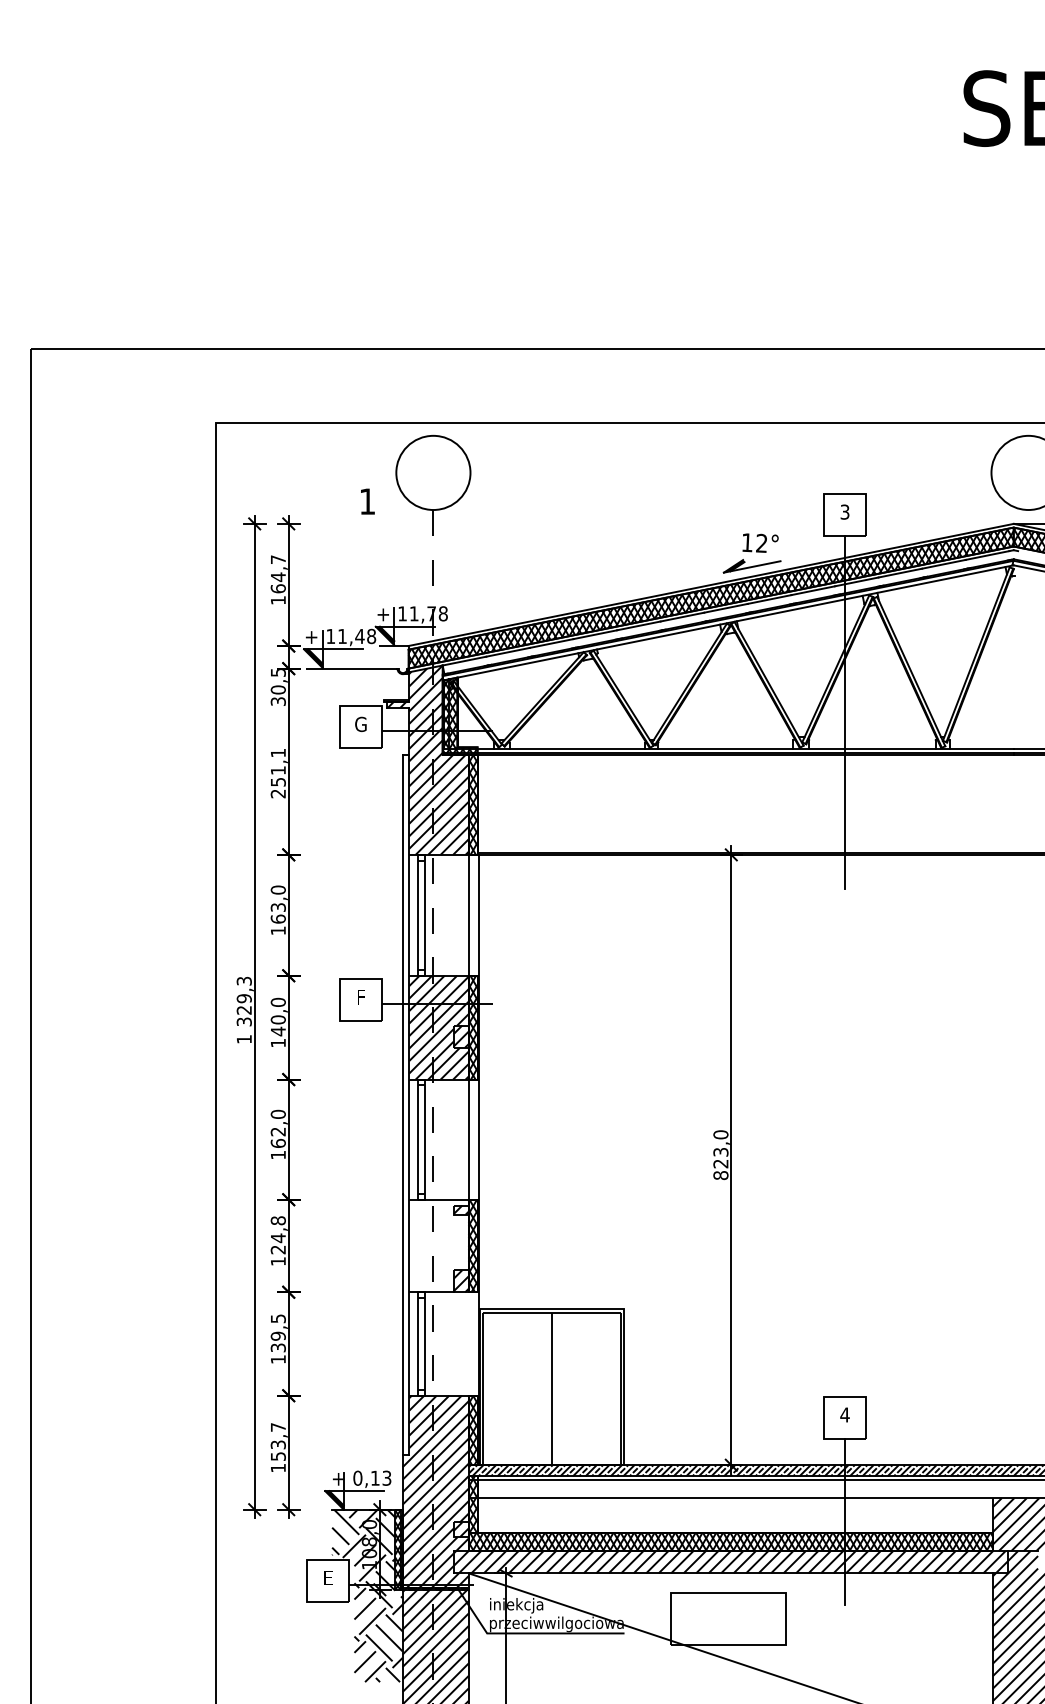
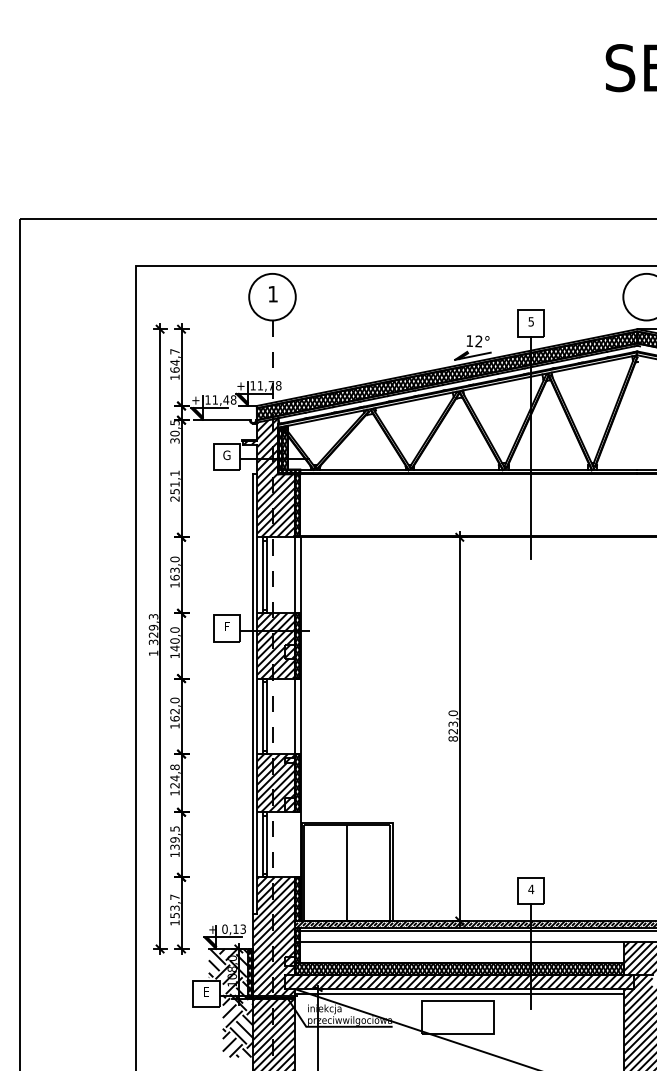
text: (368, 502) -> (273, 294), moved
text: (845, 511) -> (531, 321), 3 -> 5
hatch: (438, 1246) -> (275, 783), added
line: (730, 1580) -> (459, 993), added

